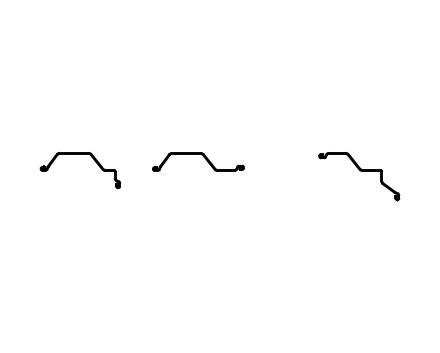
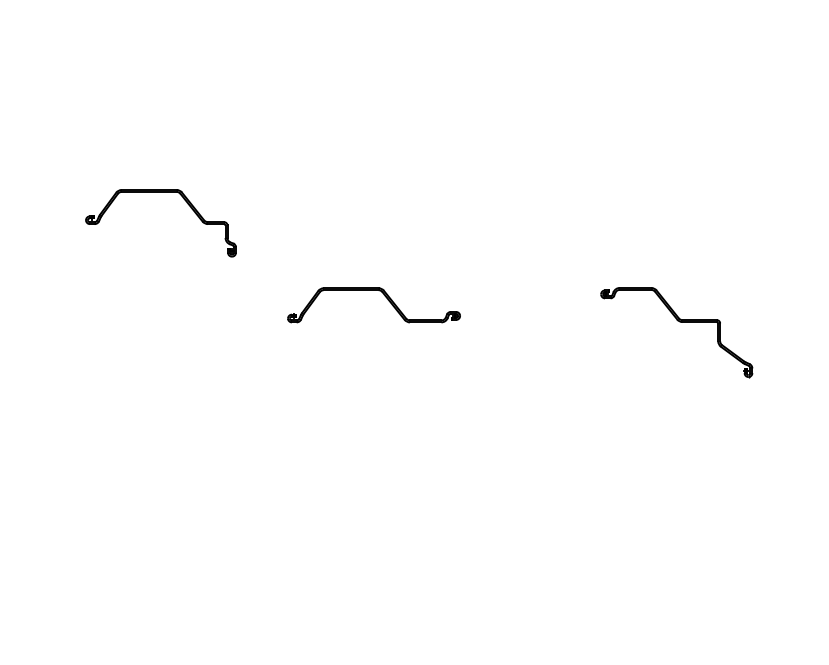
part: (79, 154) -> (159, 193), moved

